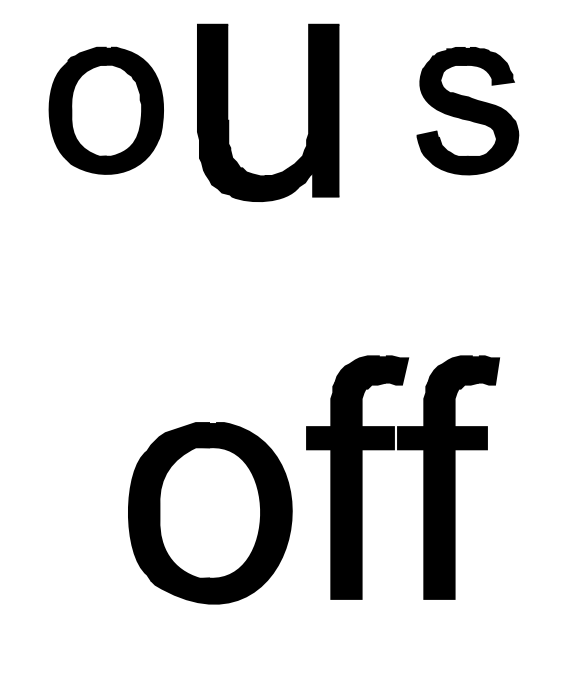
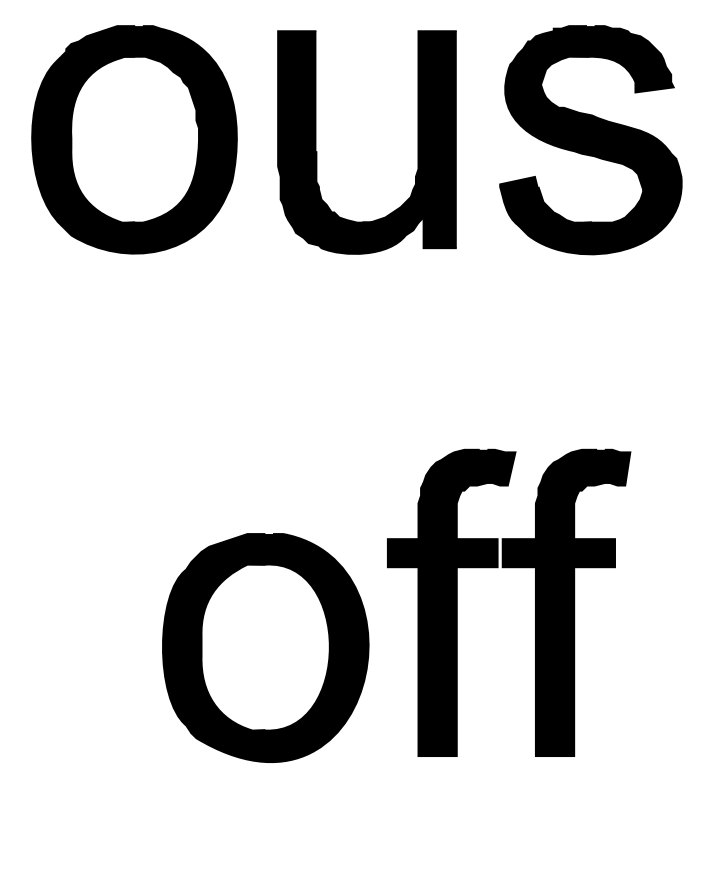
part: (106, 110) -> (134, 139), size x1.43
part: (467, 111) -> (590, 140), size x1.43
part: (229, 120) -> (317, 151), moved

